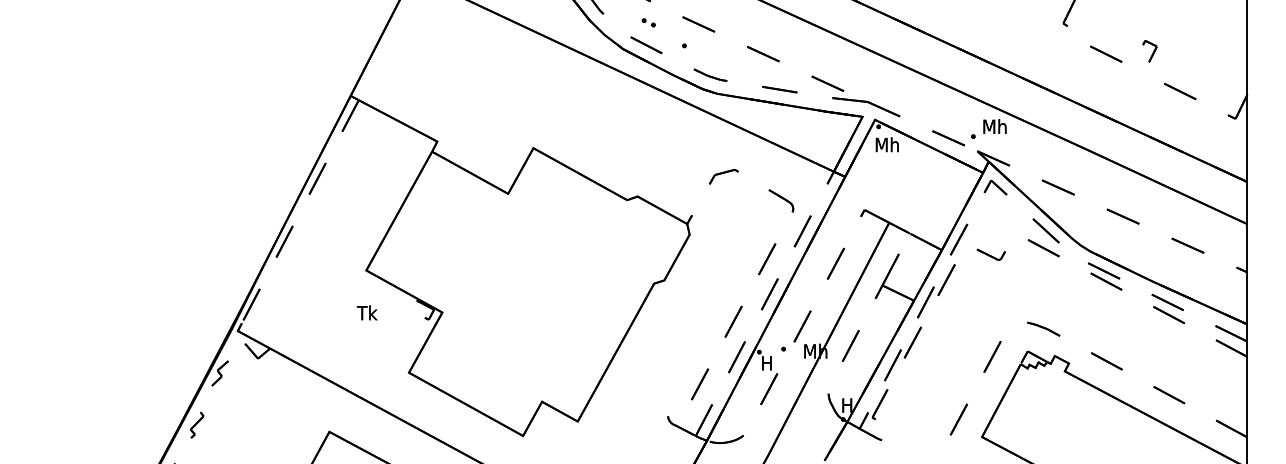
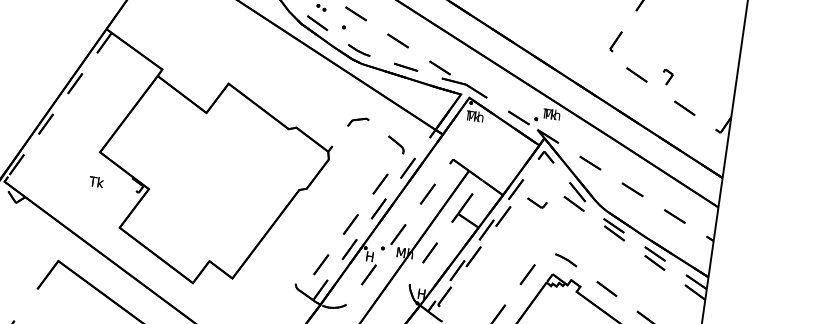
text: (993, 126) -> (551, 114), Mh -> Tk
text: (886, 144) -> (474, 116), Mh -> Tk

